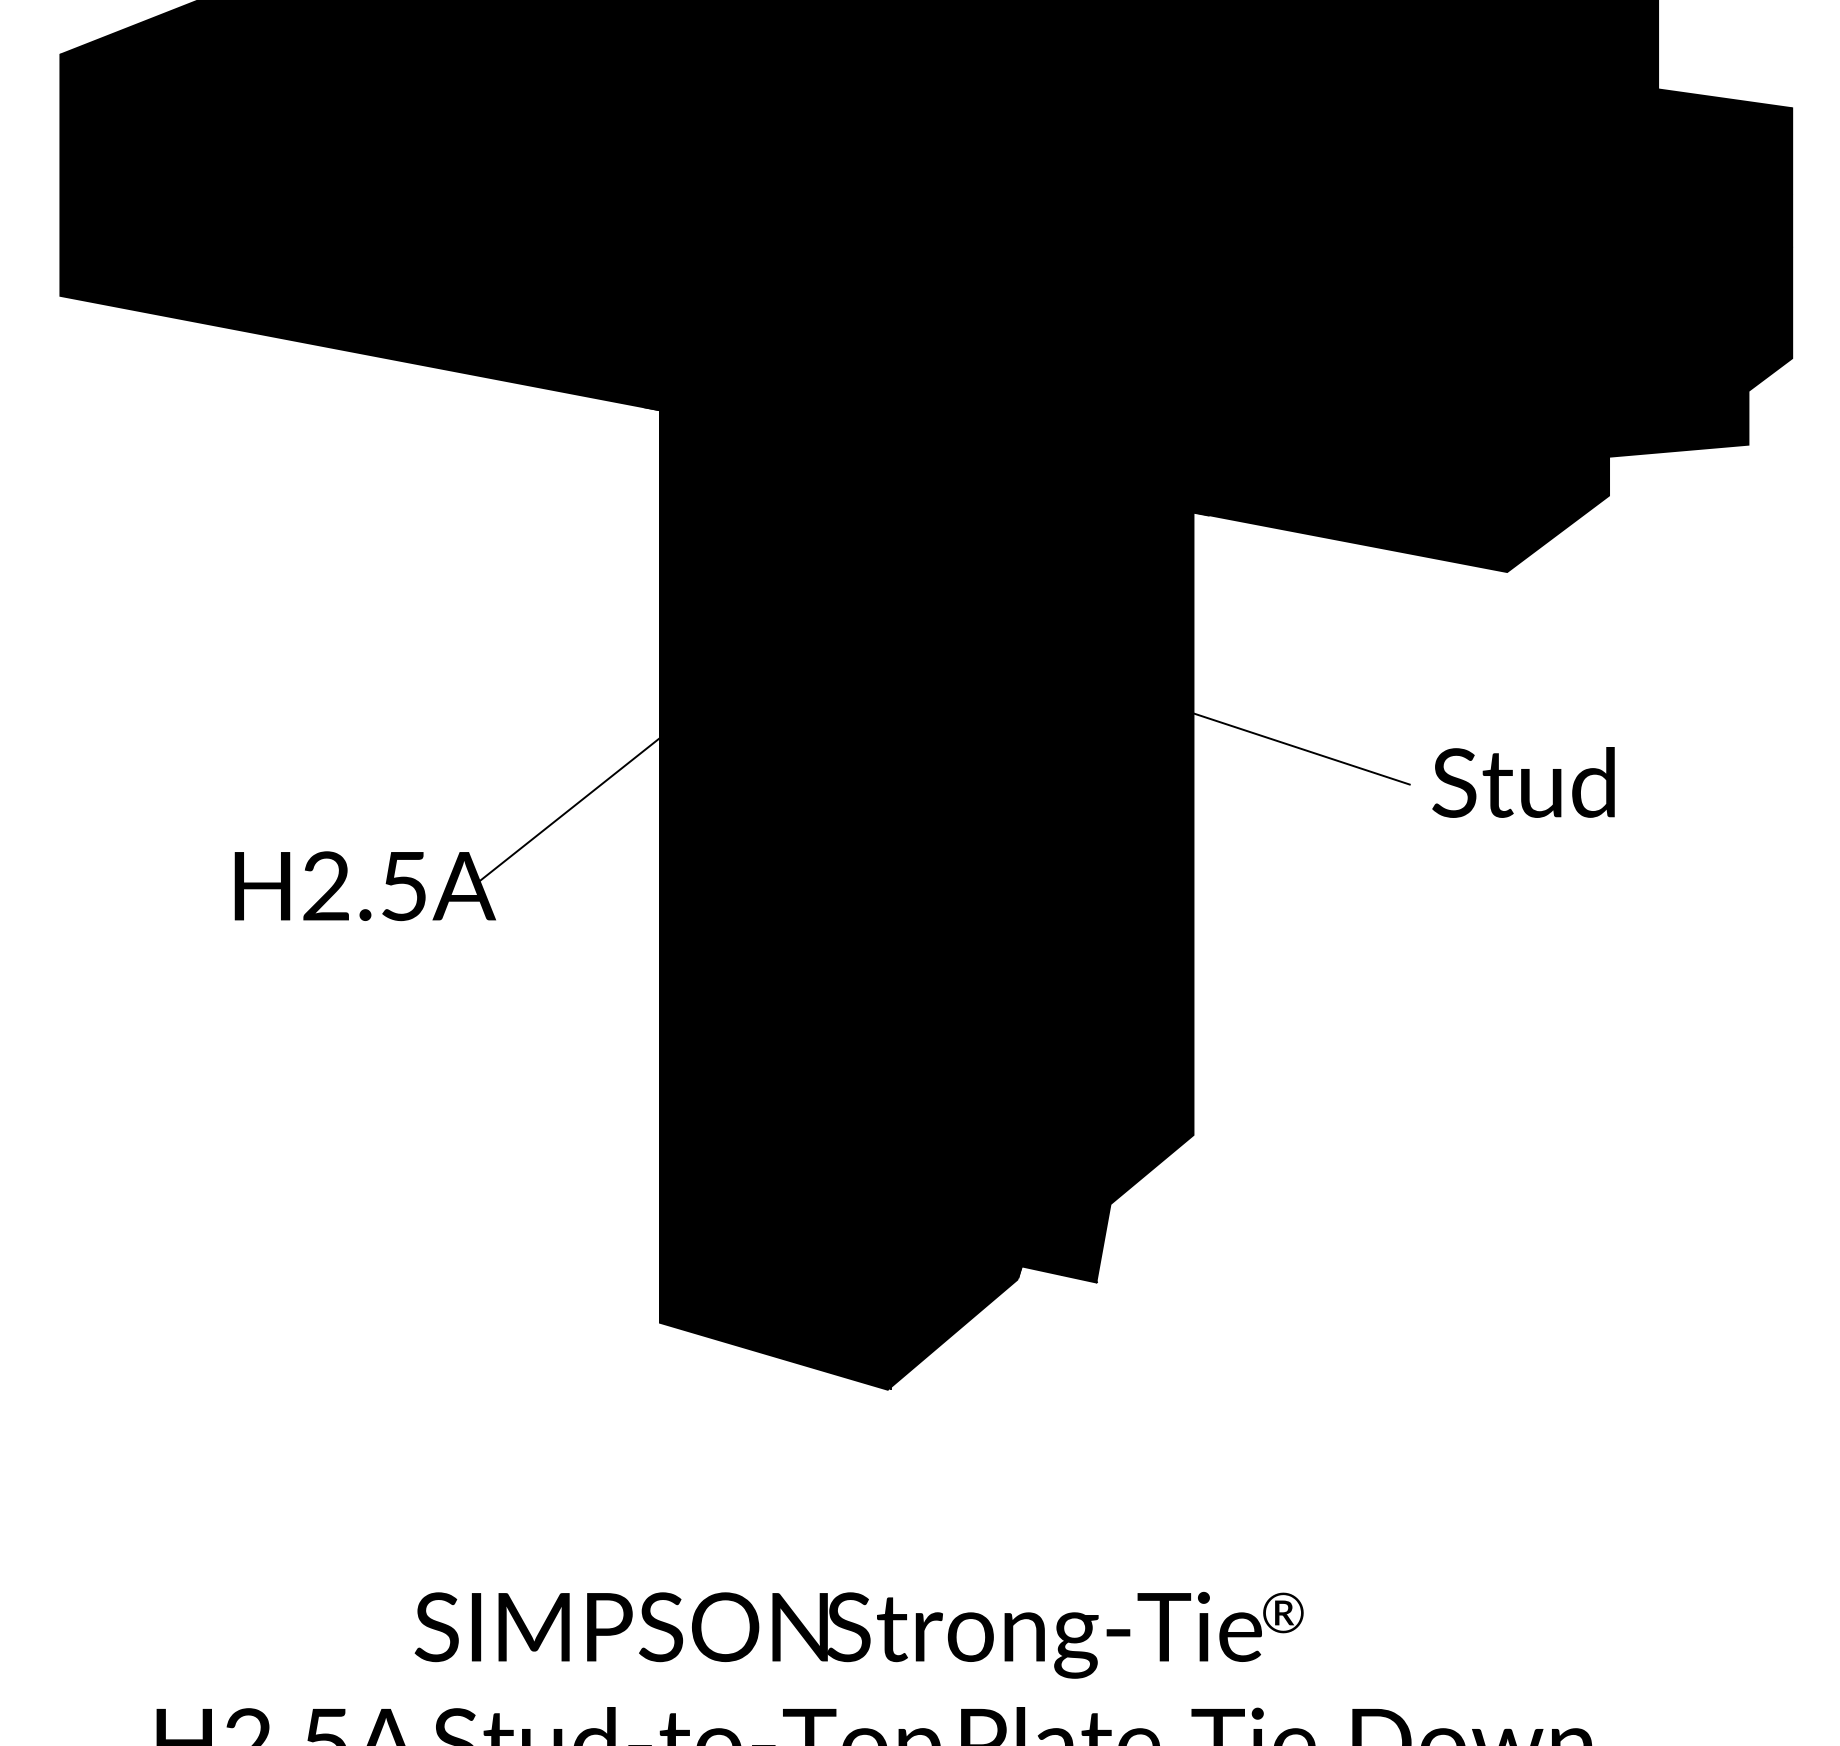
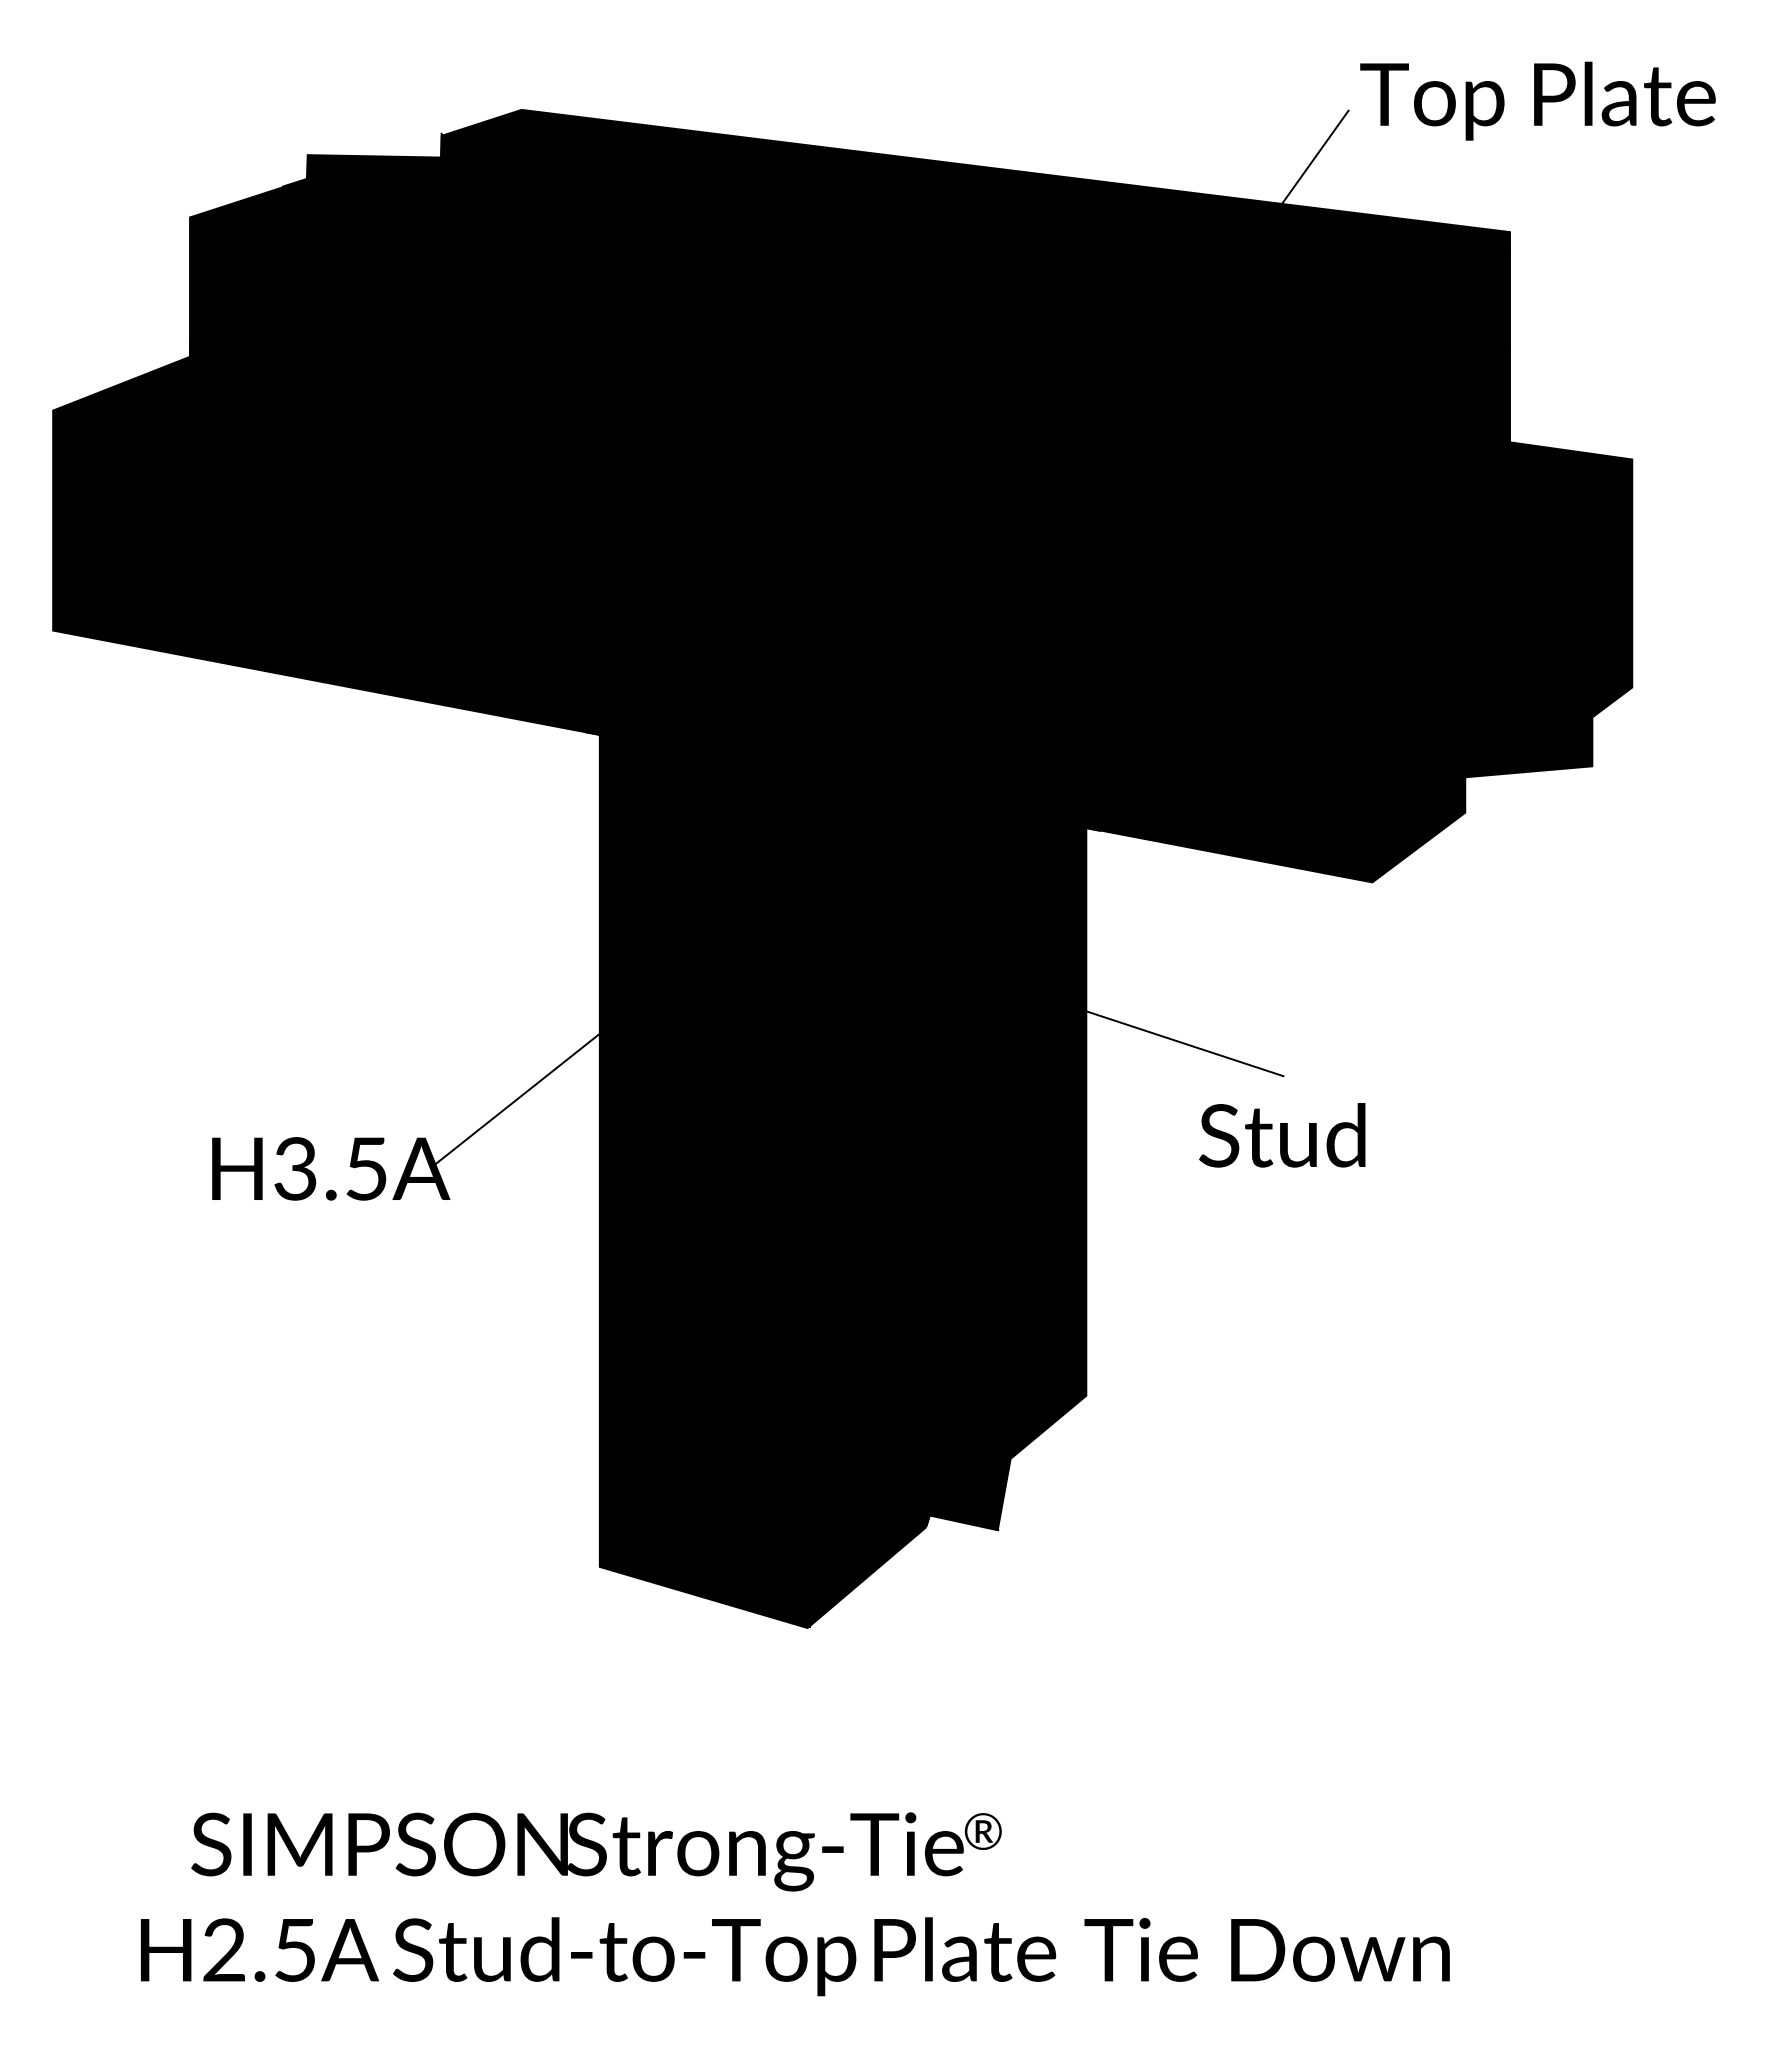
text: (1523, 782) -> (1282, 1135), moved
text: (326, 885) -> (295, 1168), H2.5A -> H3.5A
text: (859, 1634) -> (596, 1851), moved

